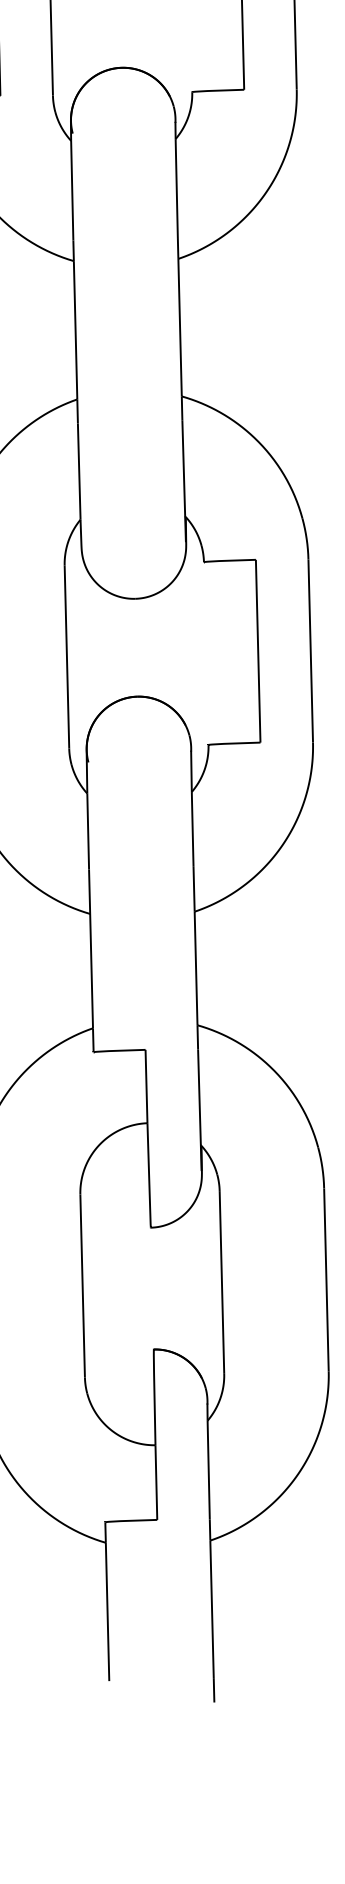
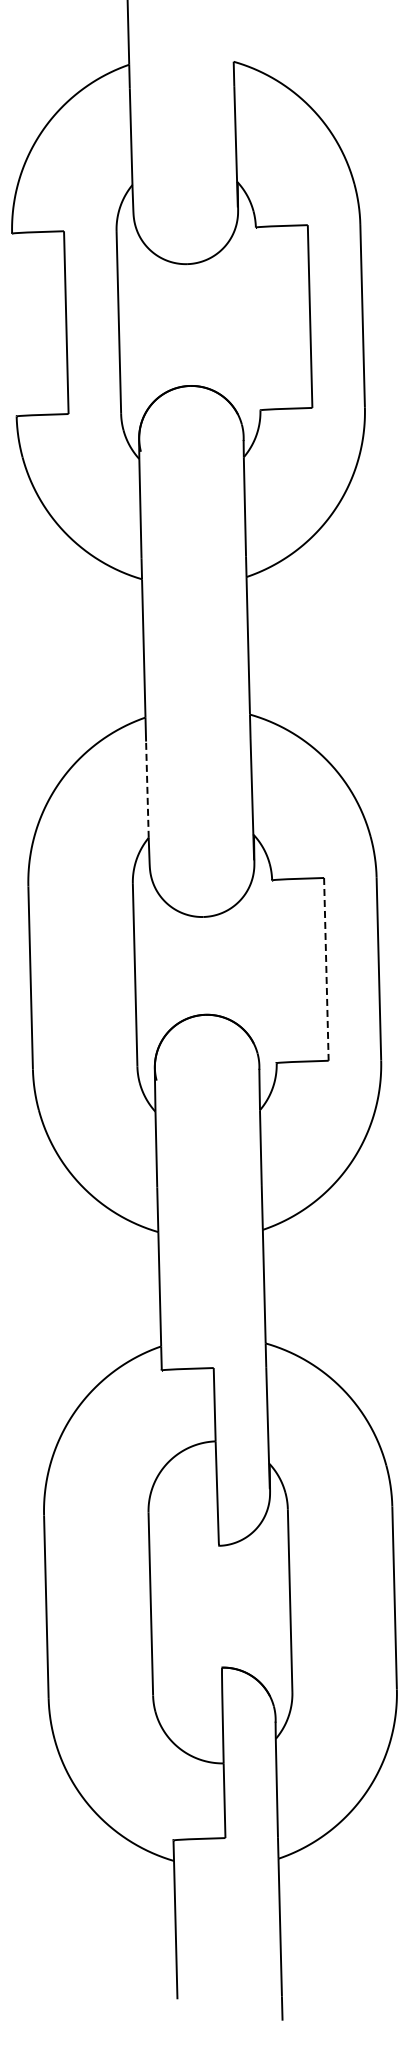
line: (79, 471) -> (147, 789), solid -> dashed
line: (258, 651) -> (326, 969), solid -> dashed

